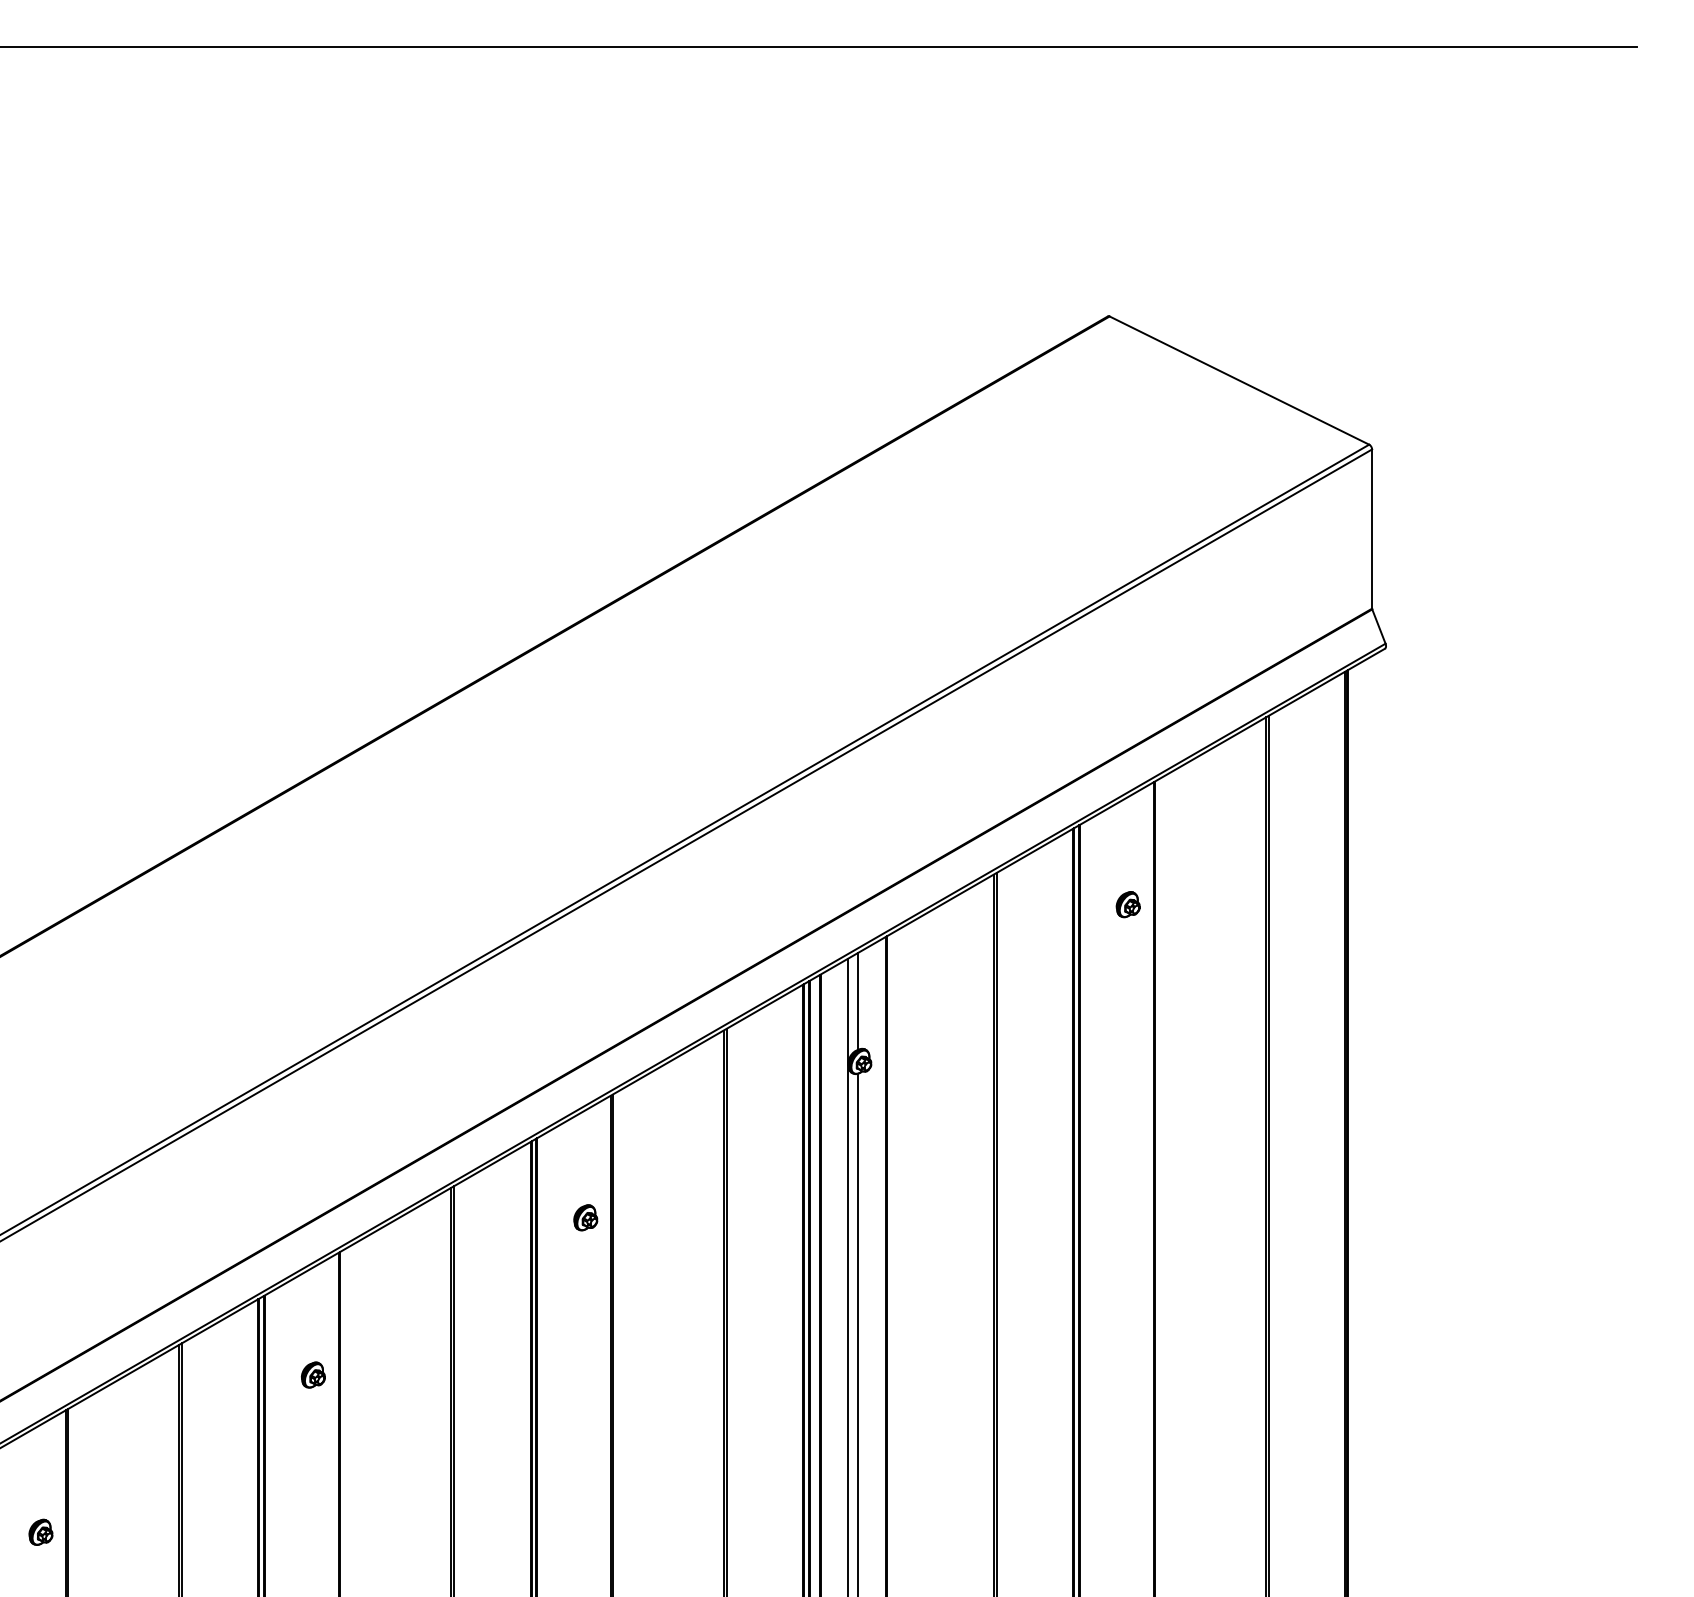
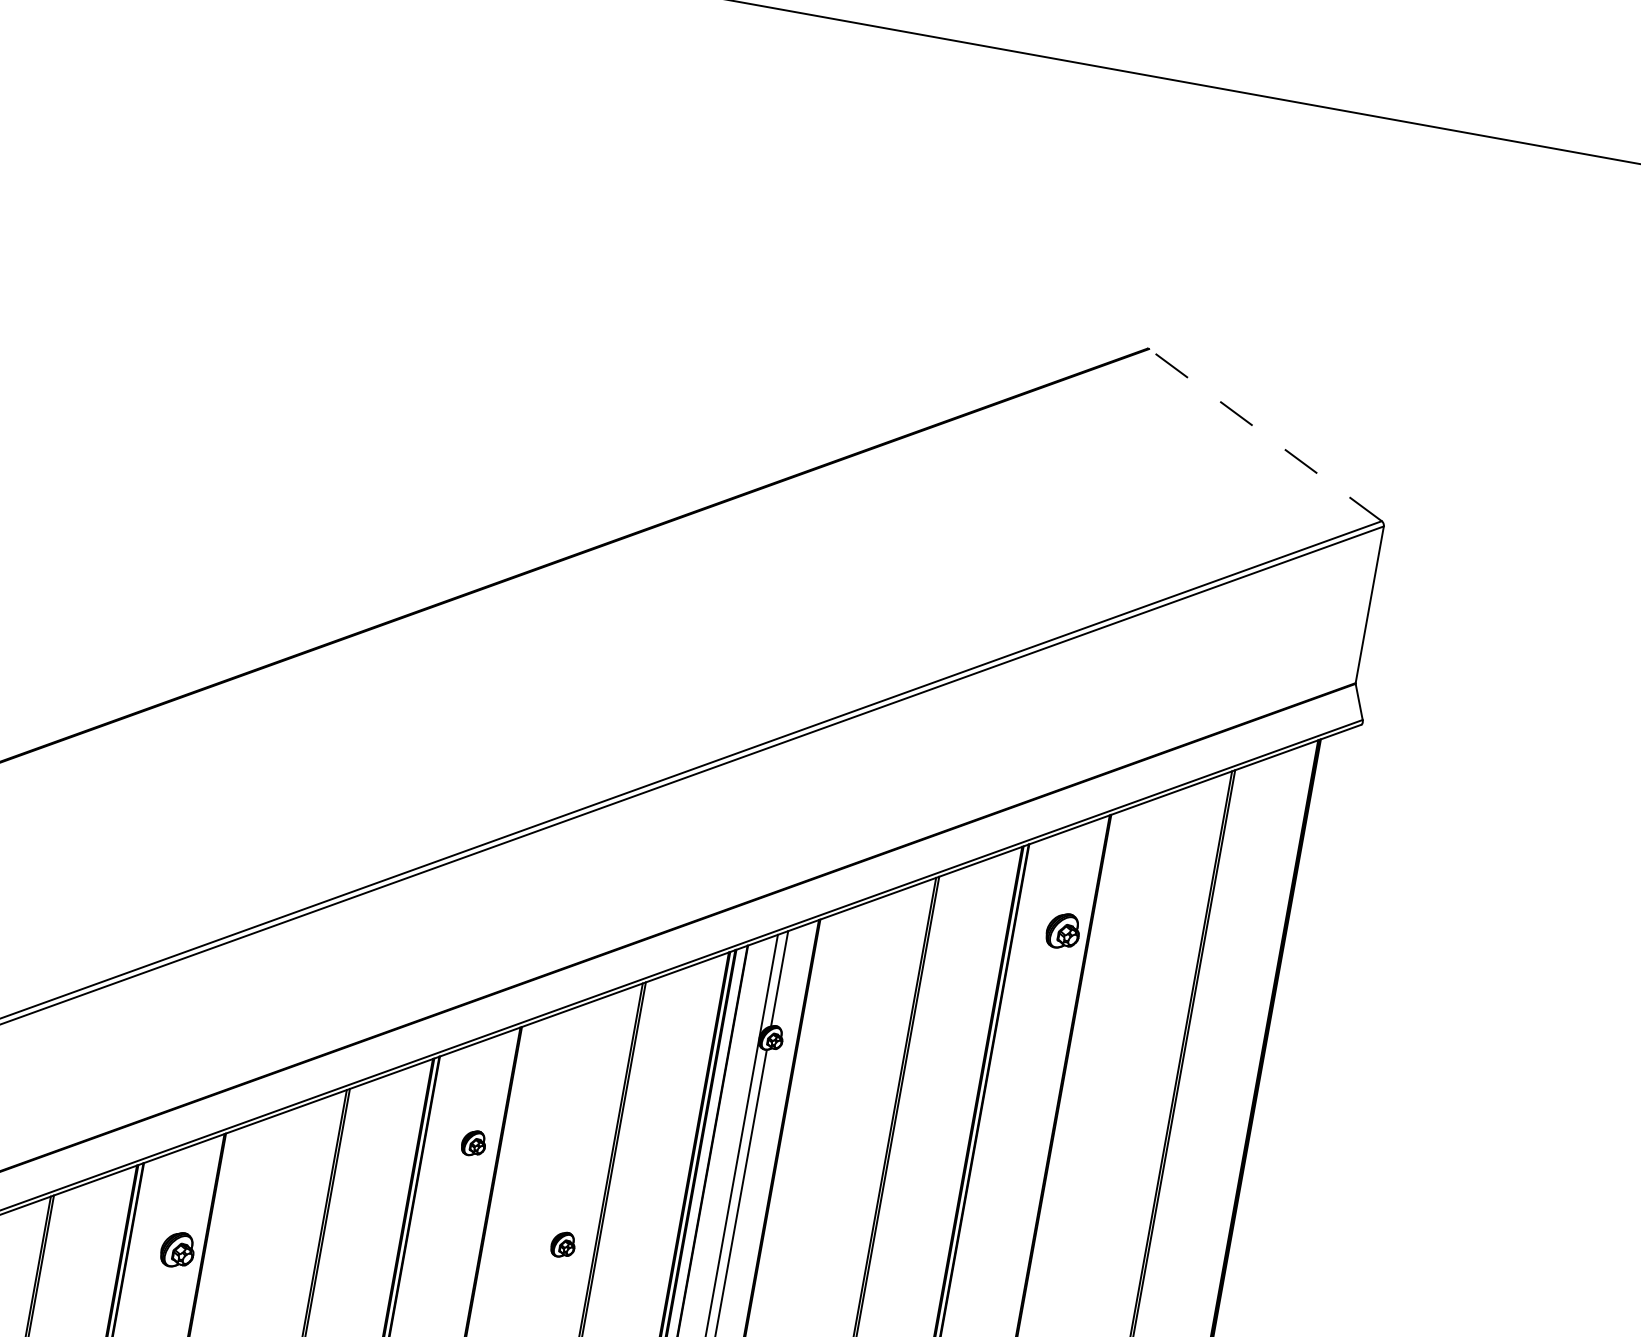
line: (1239, 380) -> (1265, 435), solid -> dashed
part: (1127, 904) -> (1062, 930), size x1.4
part: (691, 1301) -> (563, 1244), added
part: (313, 1374) -> (178, 1249), size x1.4

